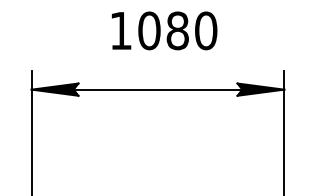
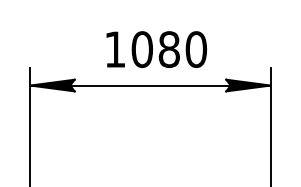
text: (164, 30) -> (156, 49), moved

